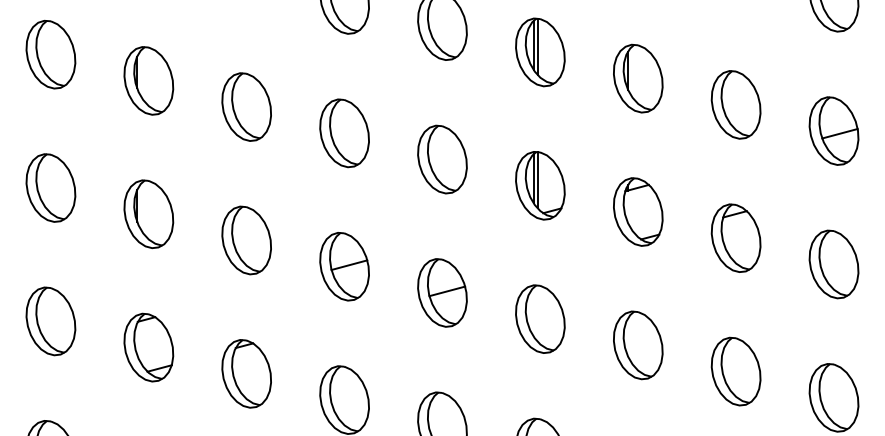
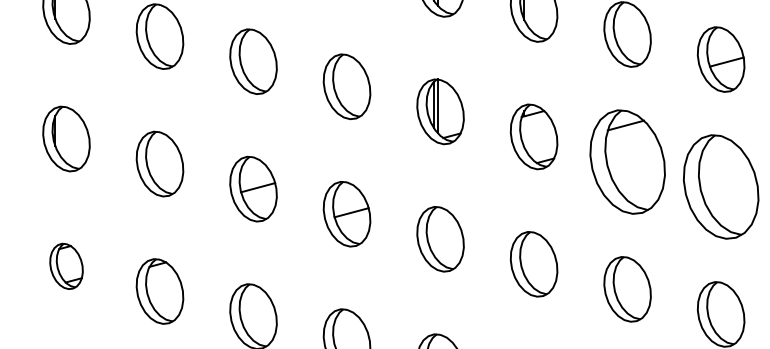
part: (735, 237) -> (626, 161), size x1.6
part: (833, 264) -> (720, 187), size x1.6
part: (148, 347) -> (66, 266), size x0.7

